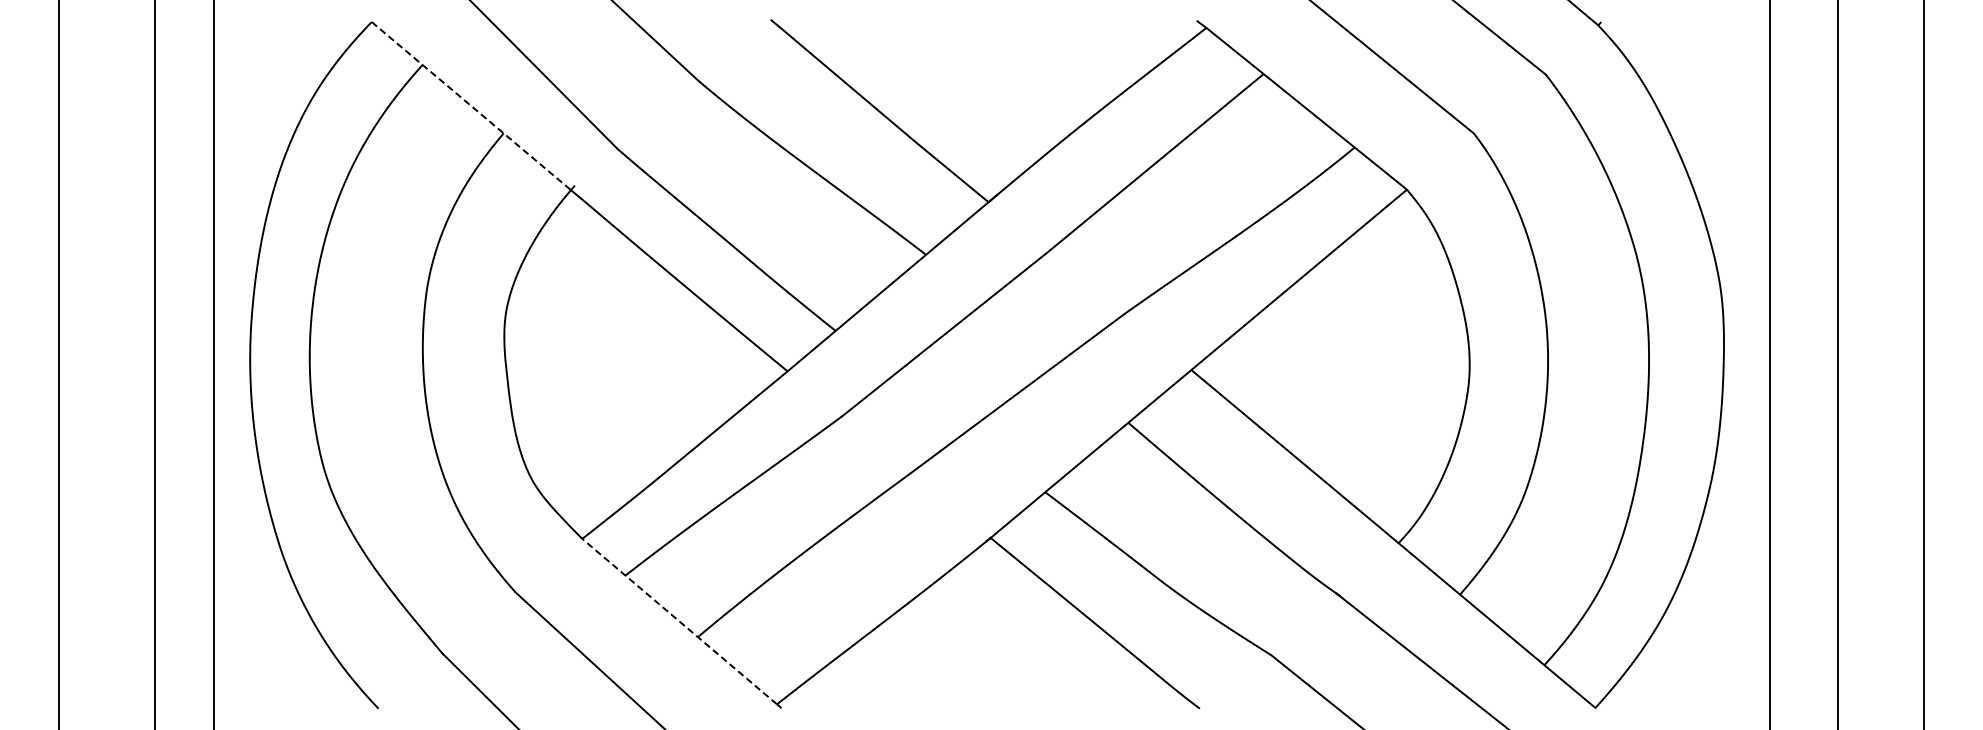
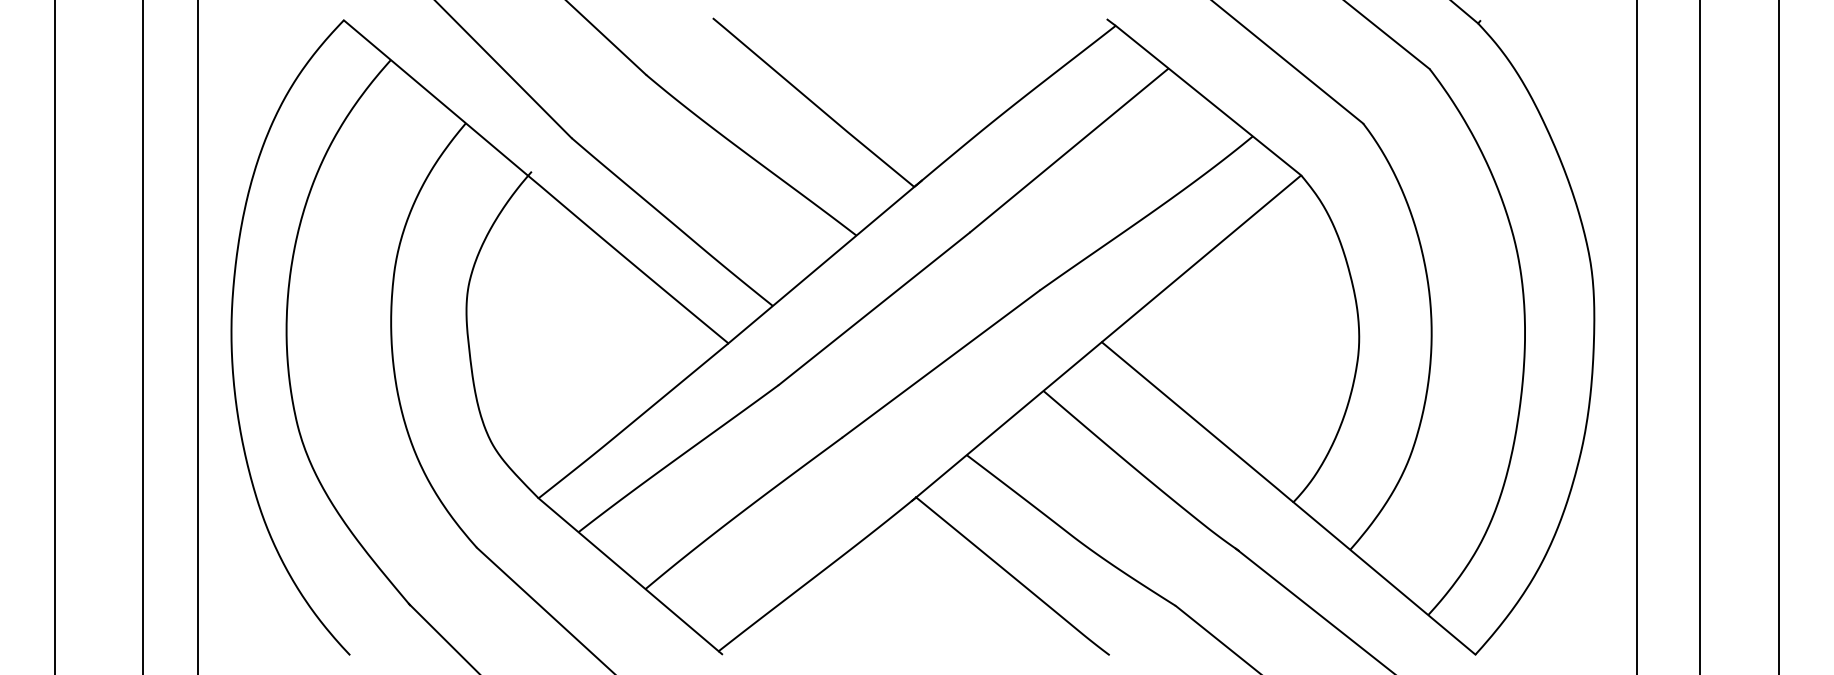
line: (471, 106) -> (436, 98), dashed -> solid
line: (679, 621) -> (628, 574), dashed -> solid

